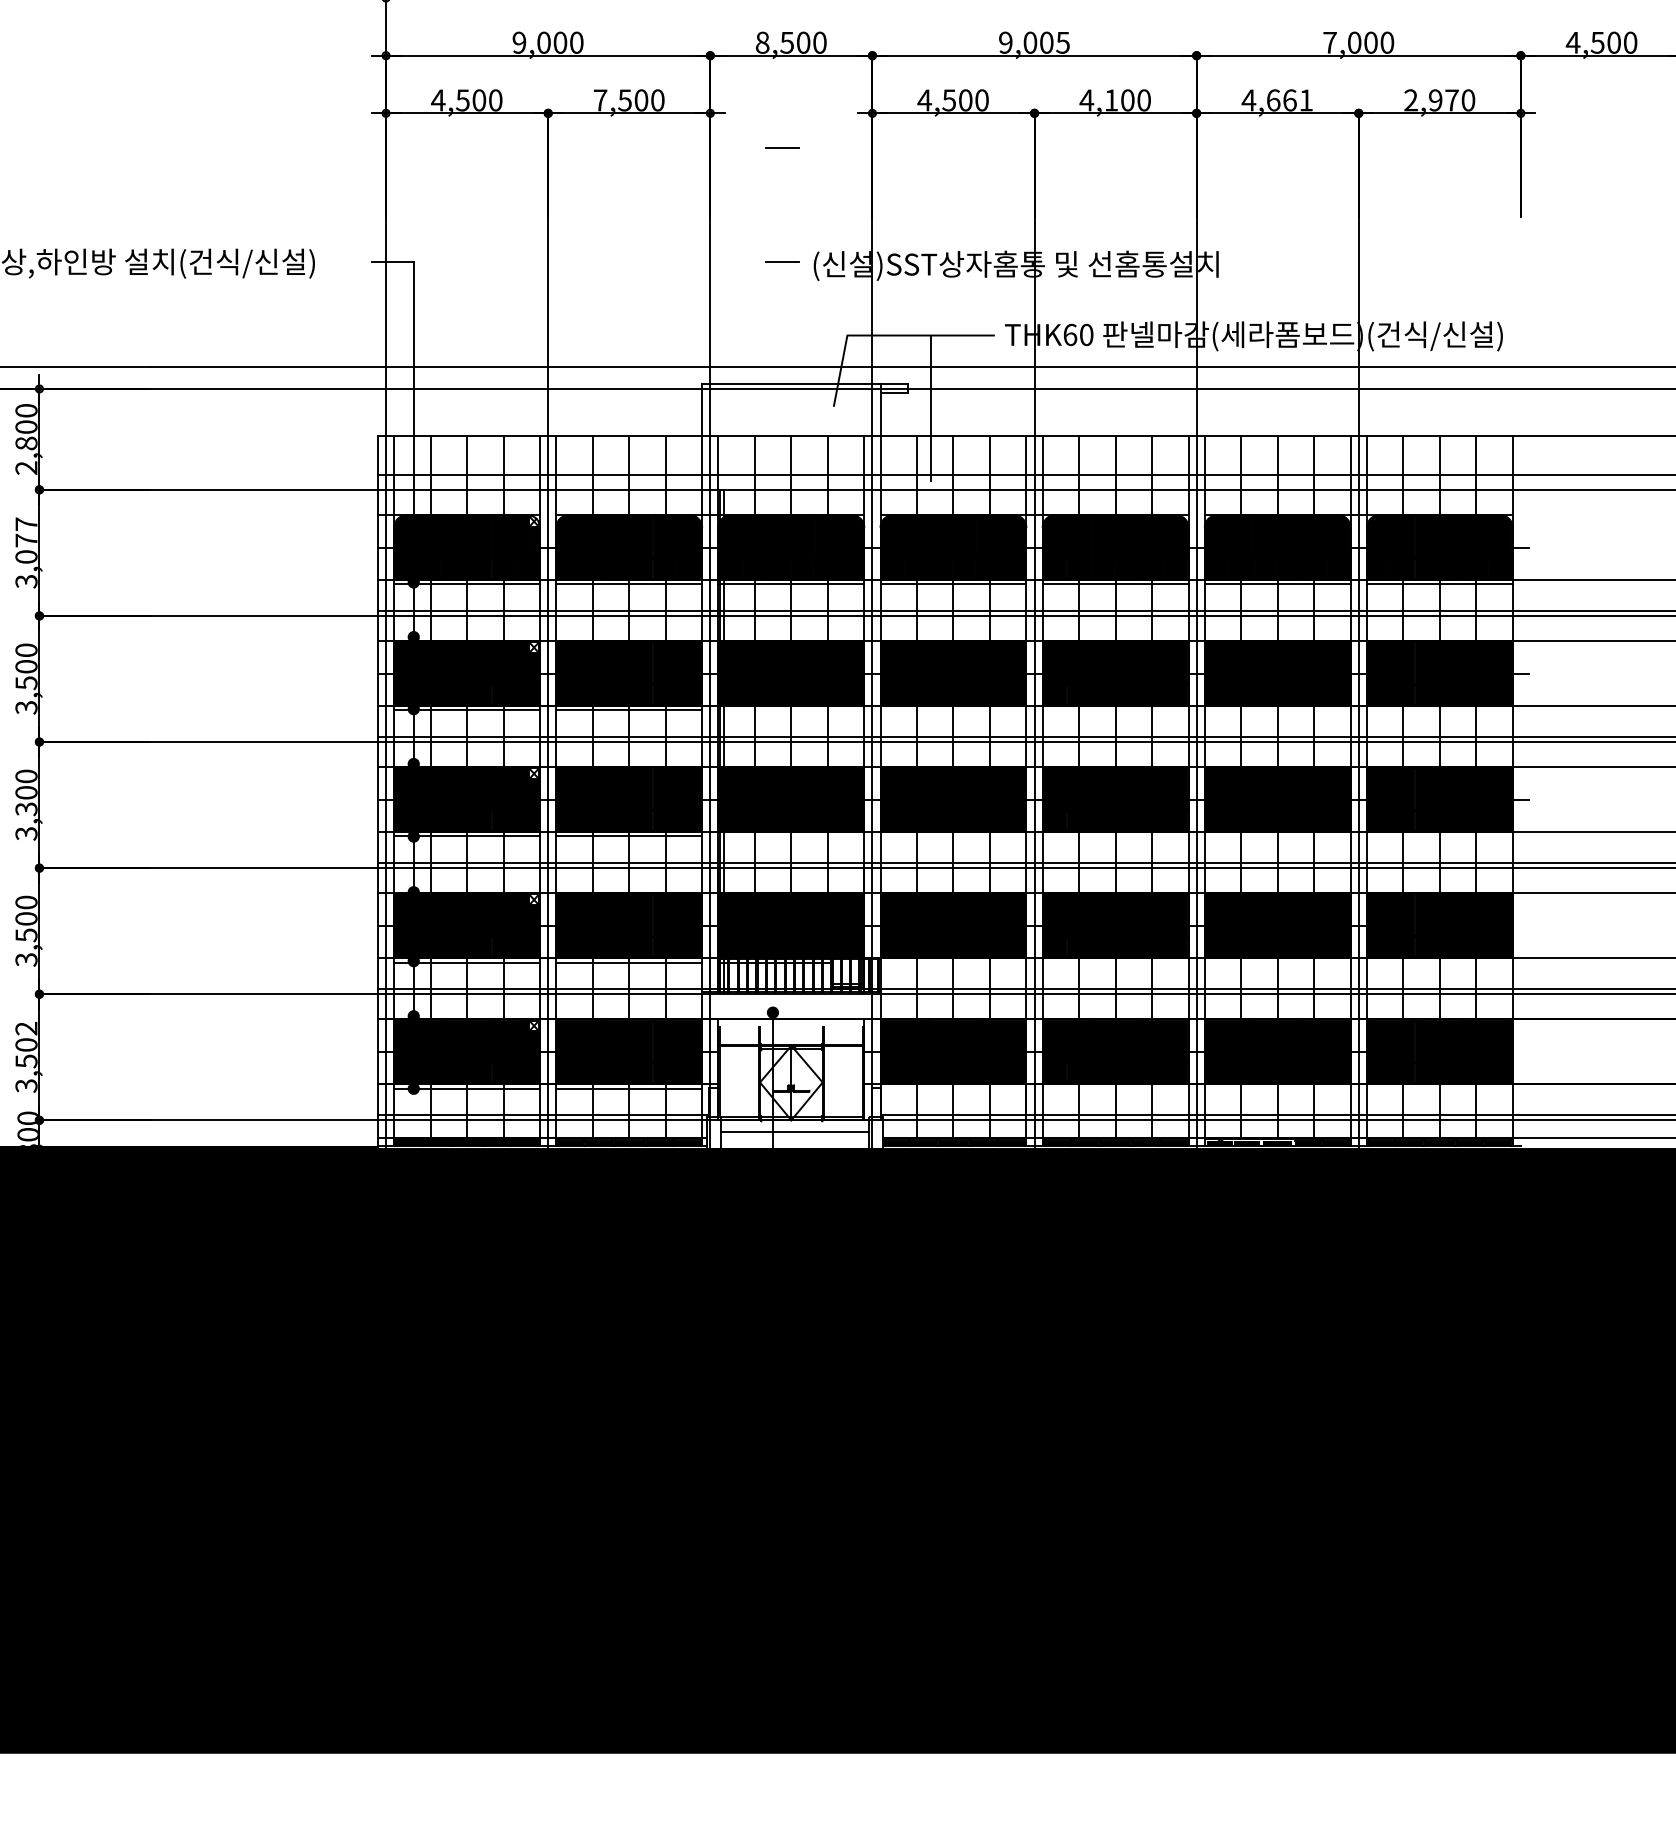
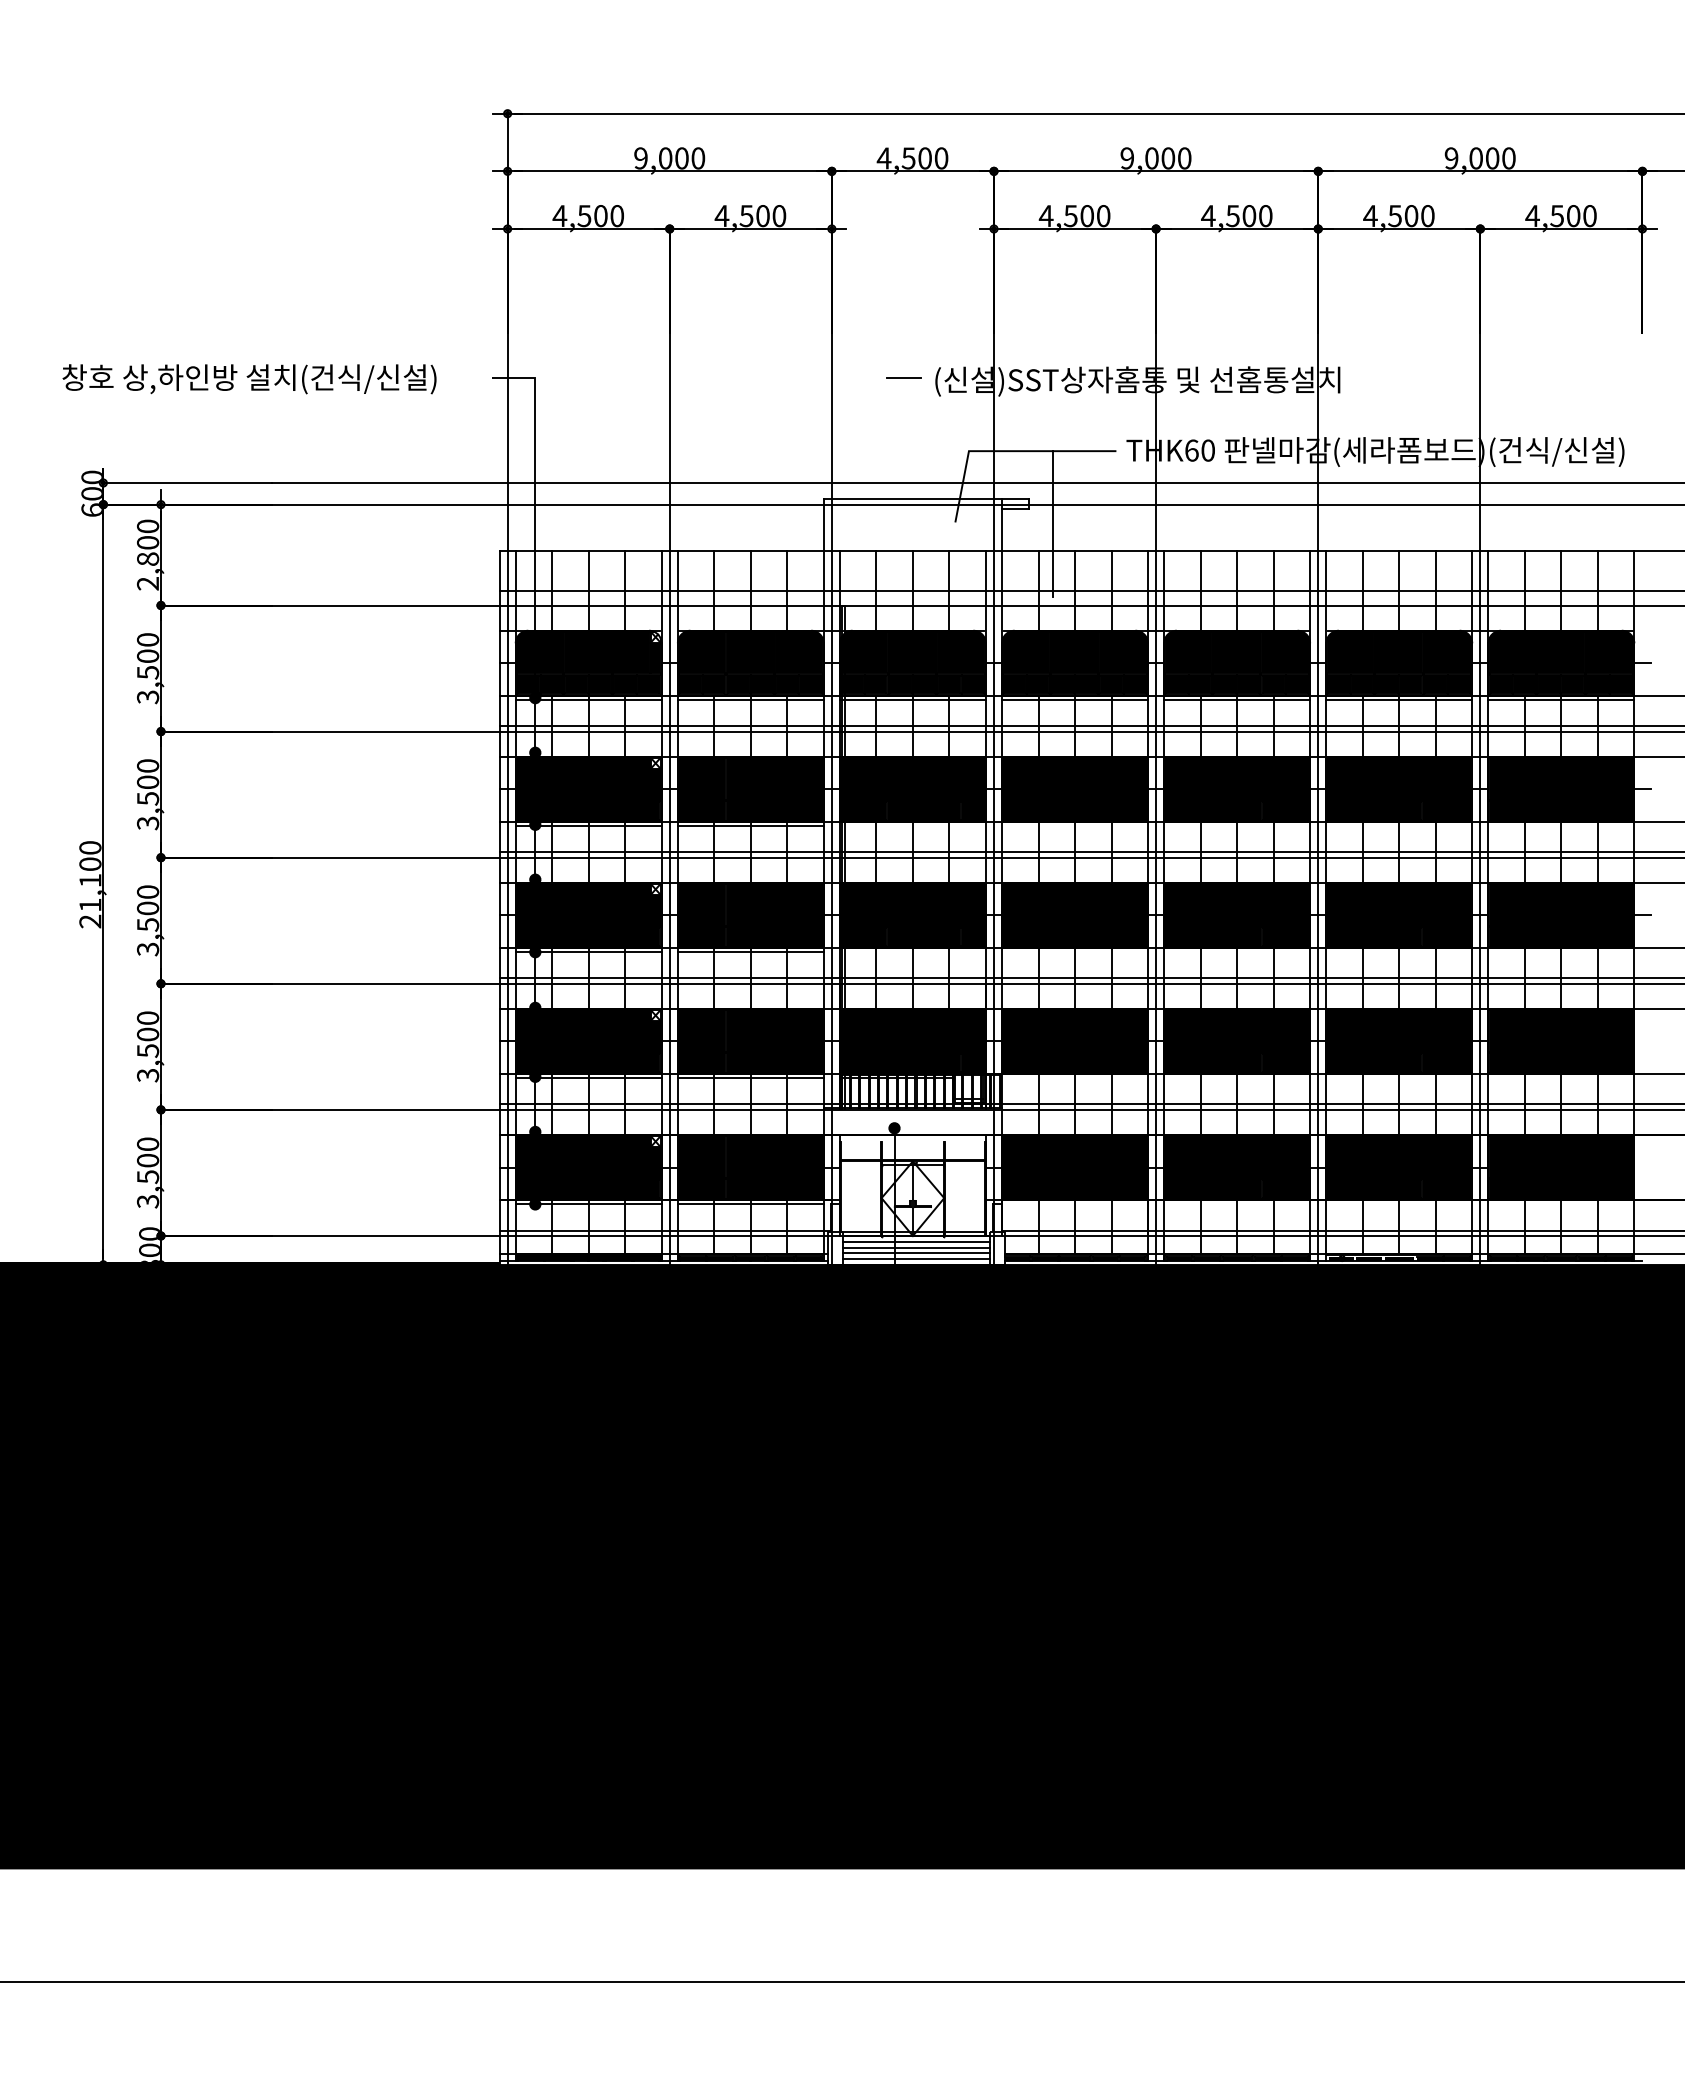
text: (761, 42) -> (883, 158), 8,500 -> 4,500
text: (1062, 42) -> (1184, 158), 9,005 -> 9,000
text: (1329, 42) -> (1451, 158), 7,000 -> 9,000
text: (599, 99) -> (721, 215), 7,500 -> 4,500
text: (1110, 100) -> (1232, 216), 4,100 -> 4,500
text: (1289, 100) -> (1411, 216), 4,661 -> 4,500
text: (1430, 100) -> (1552, 216), 2,970 -> 4,500
line: (781, 147) -> (903, 263), removed
text: (26, 540) -> (148, 656), 3,077 -> 3,500
text: (25, 808) -> (147, 924), 3,300 -> 3,500
text: (26, 1028) -> (148, 1144), 3,502 -> 3,500
line: (794, 1125) -> (916, 1241), added
line: (794, 1137) -> (916, 1253), added
line: (794, 1143) -> (916, 1259), added

